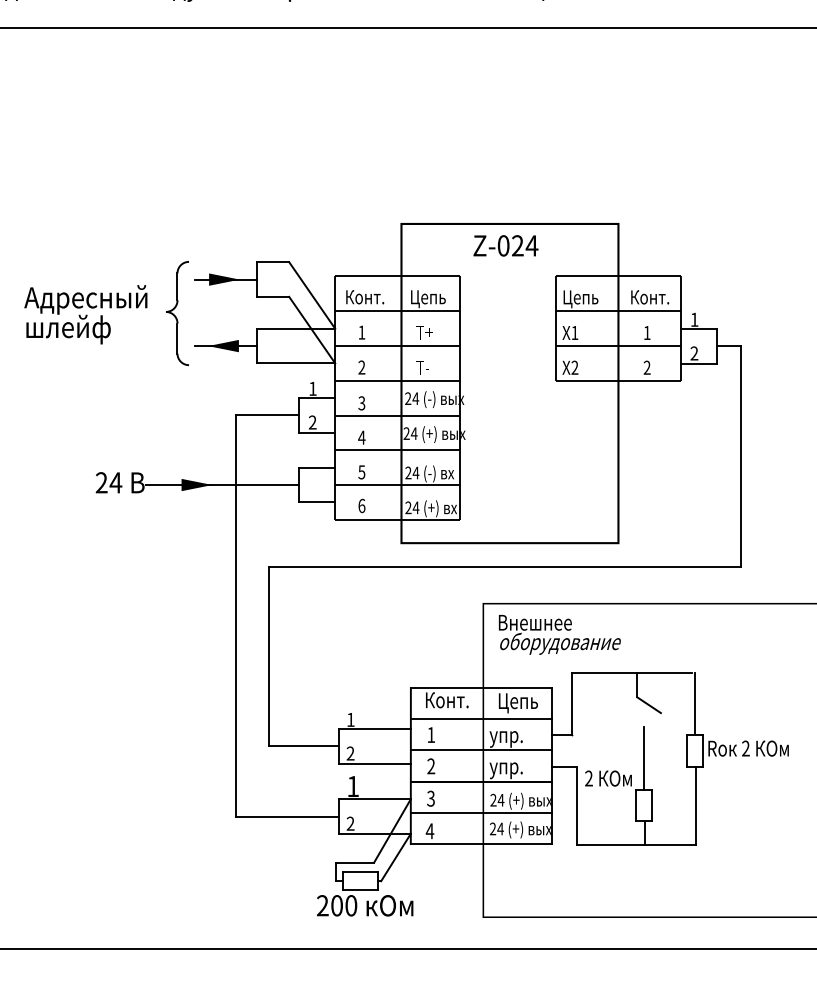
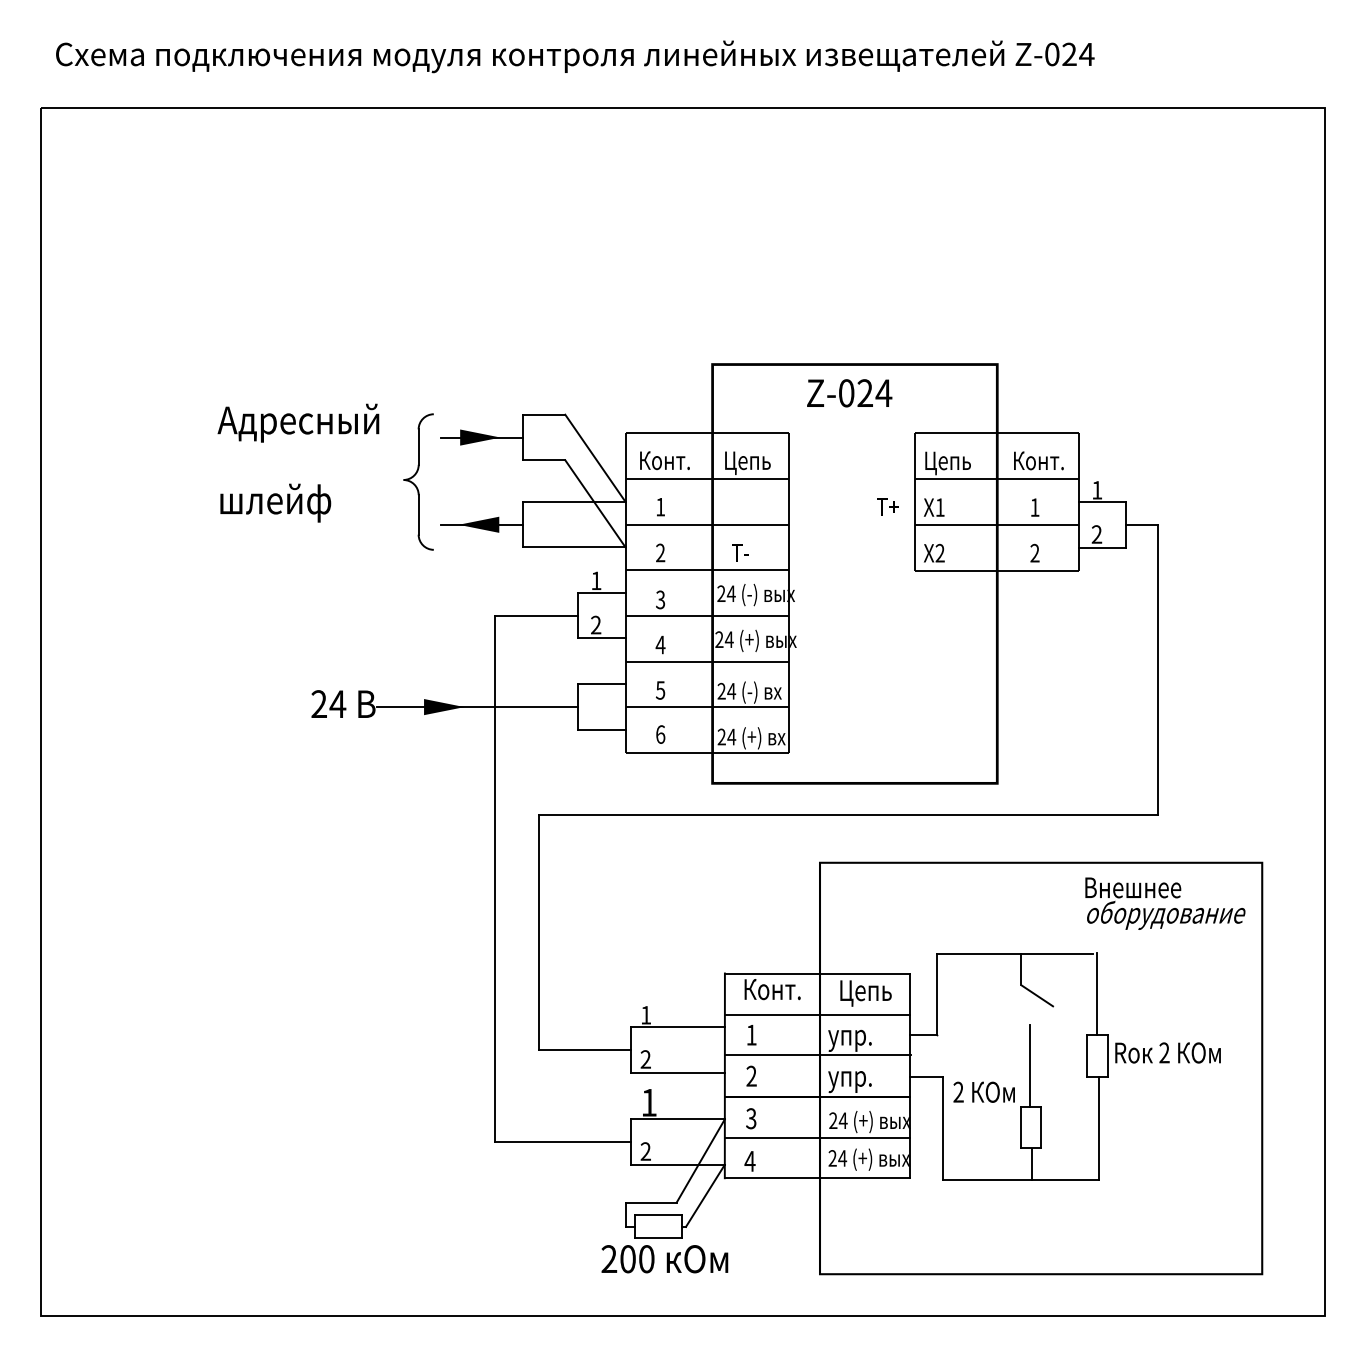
text: (85, 299) -> (298, 422), moved
text: (424, 332) -> (887, 506), moved
text: (559, 634) -> (1165, 903), moved

